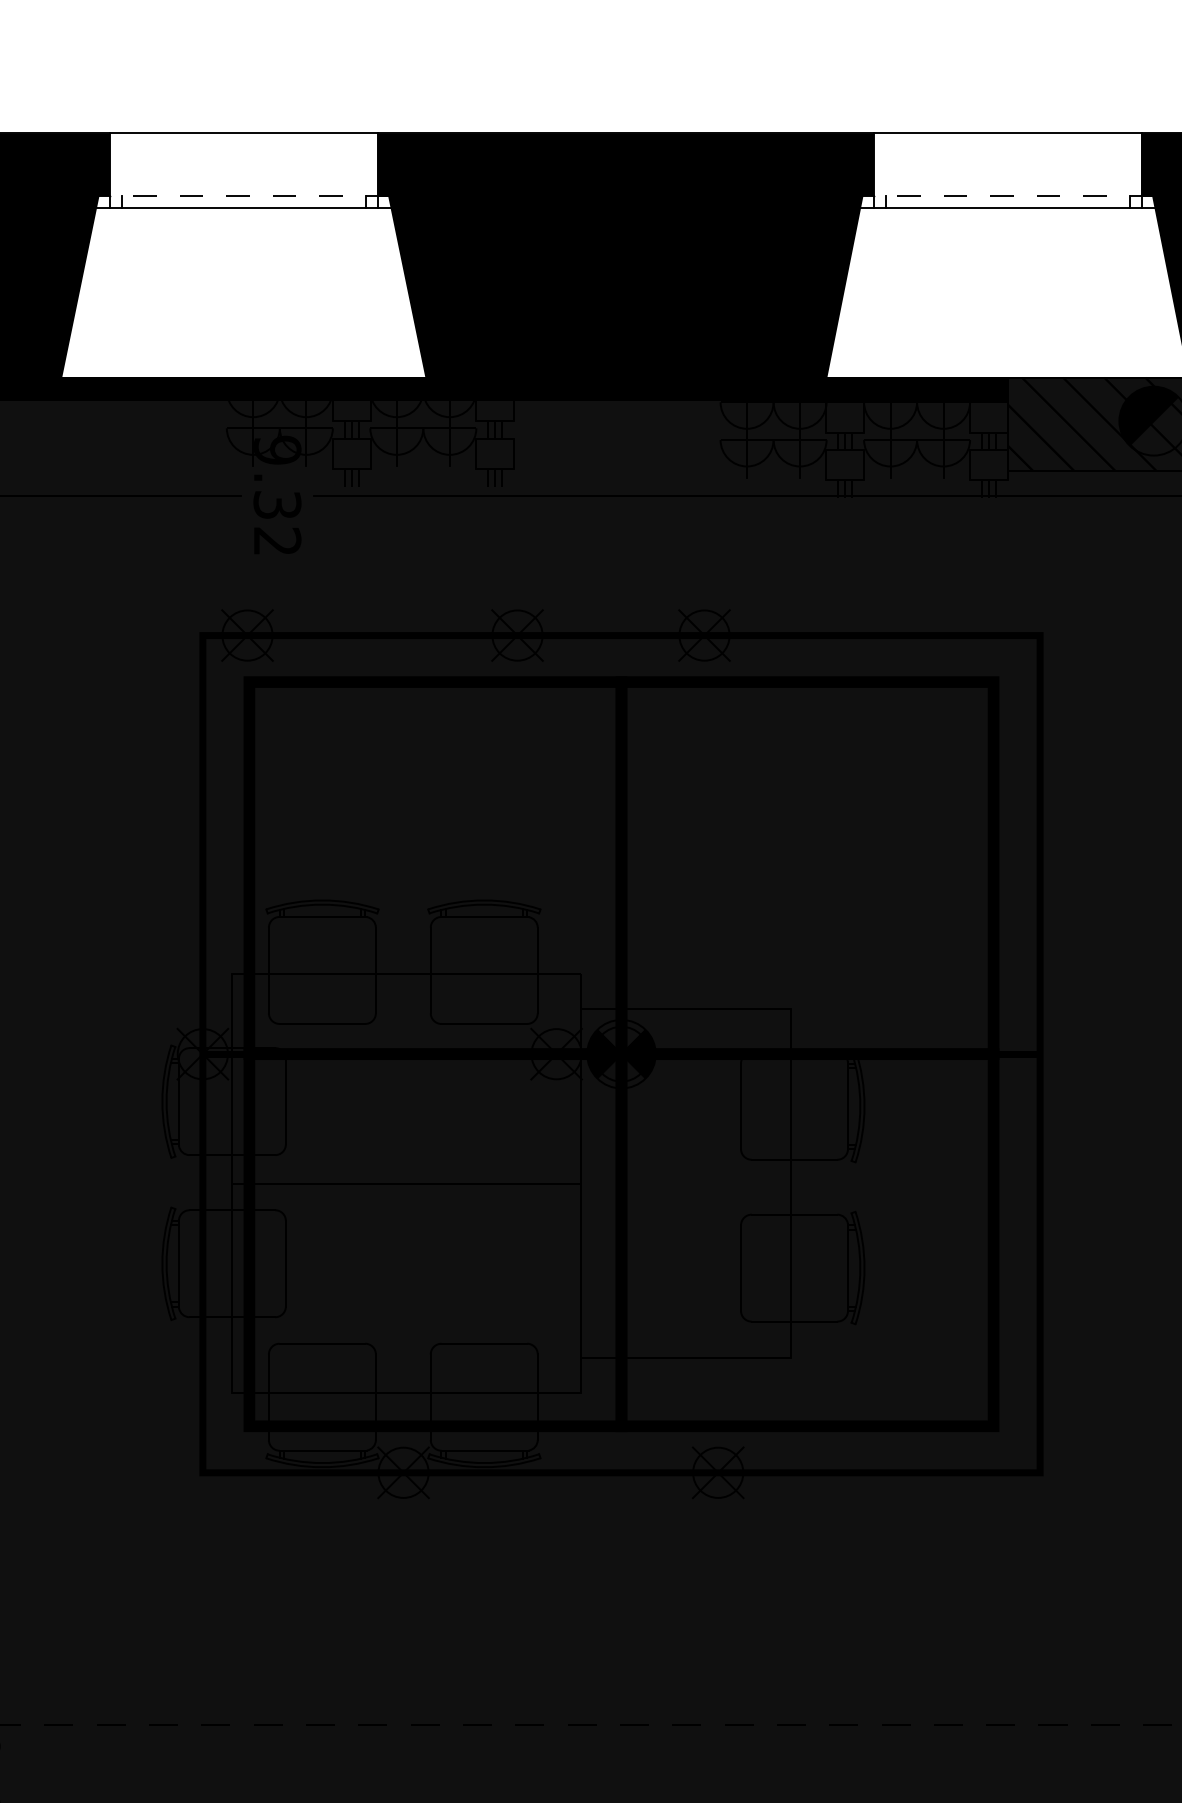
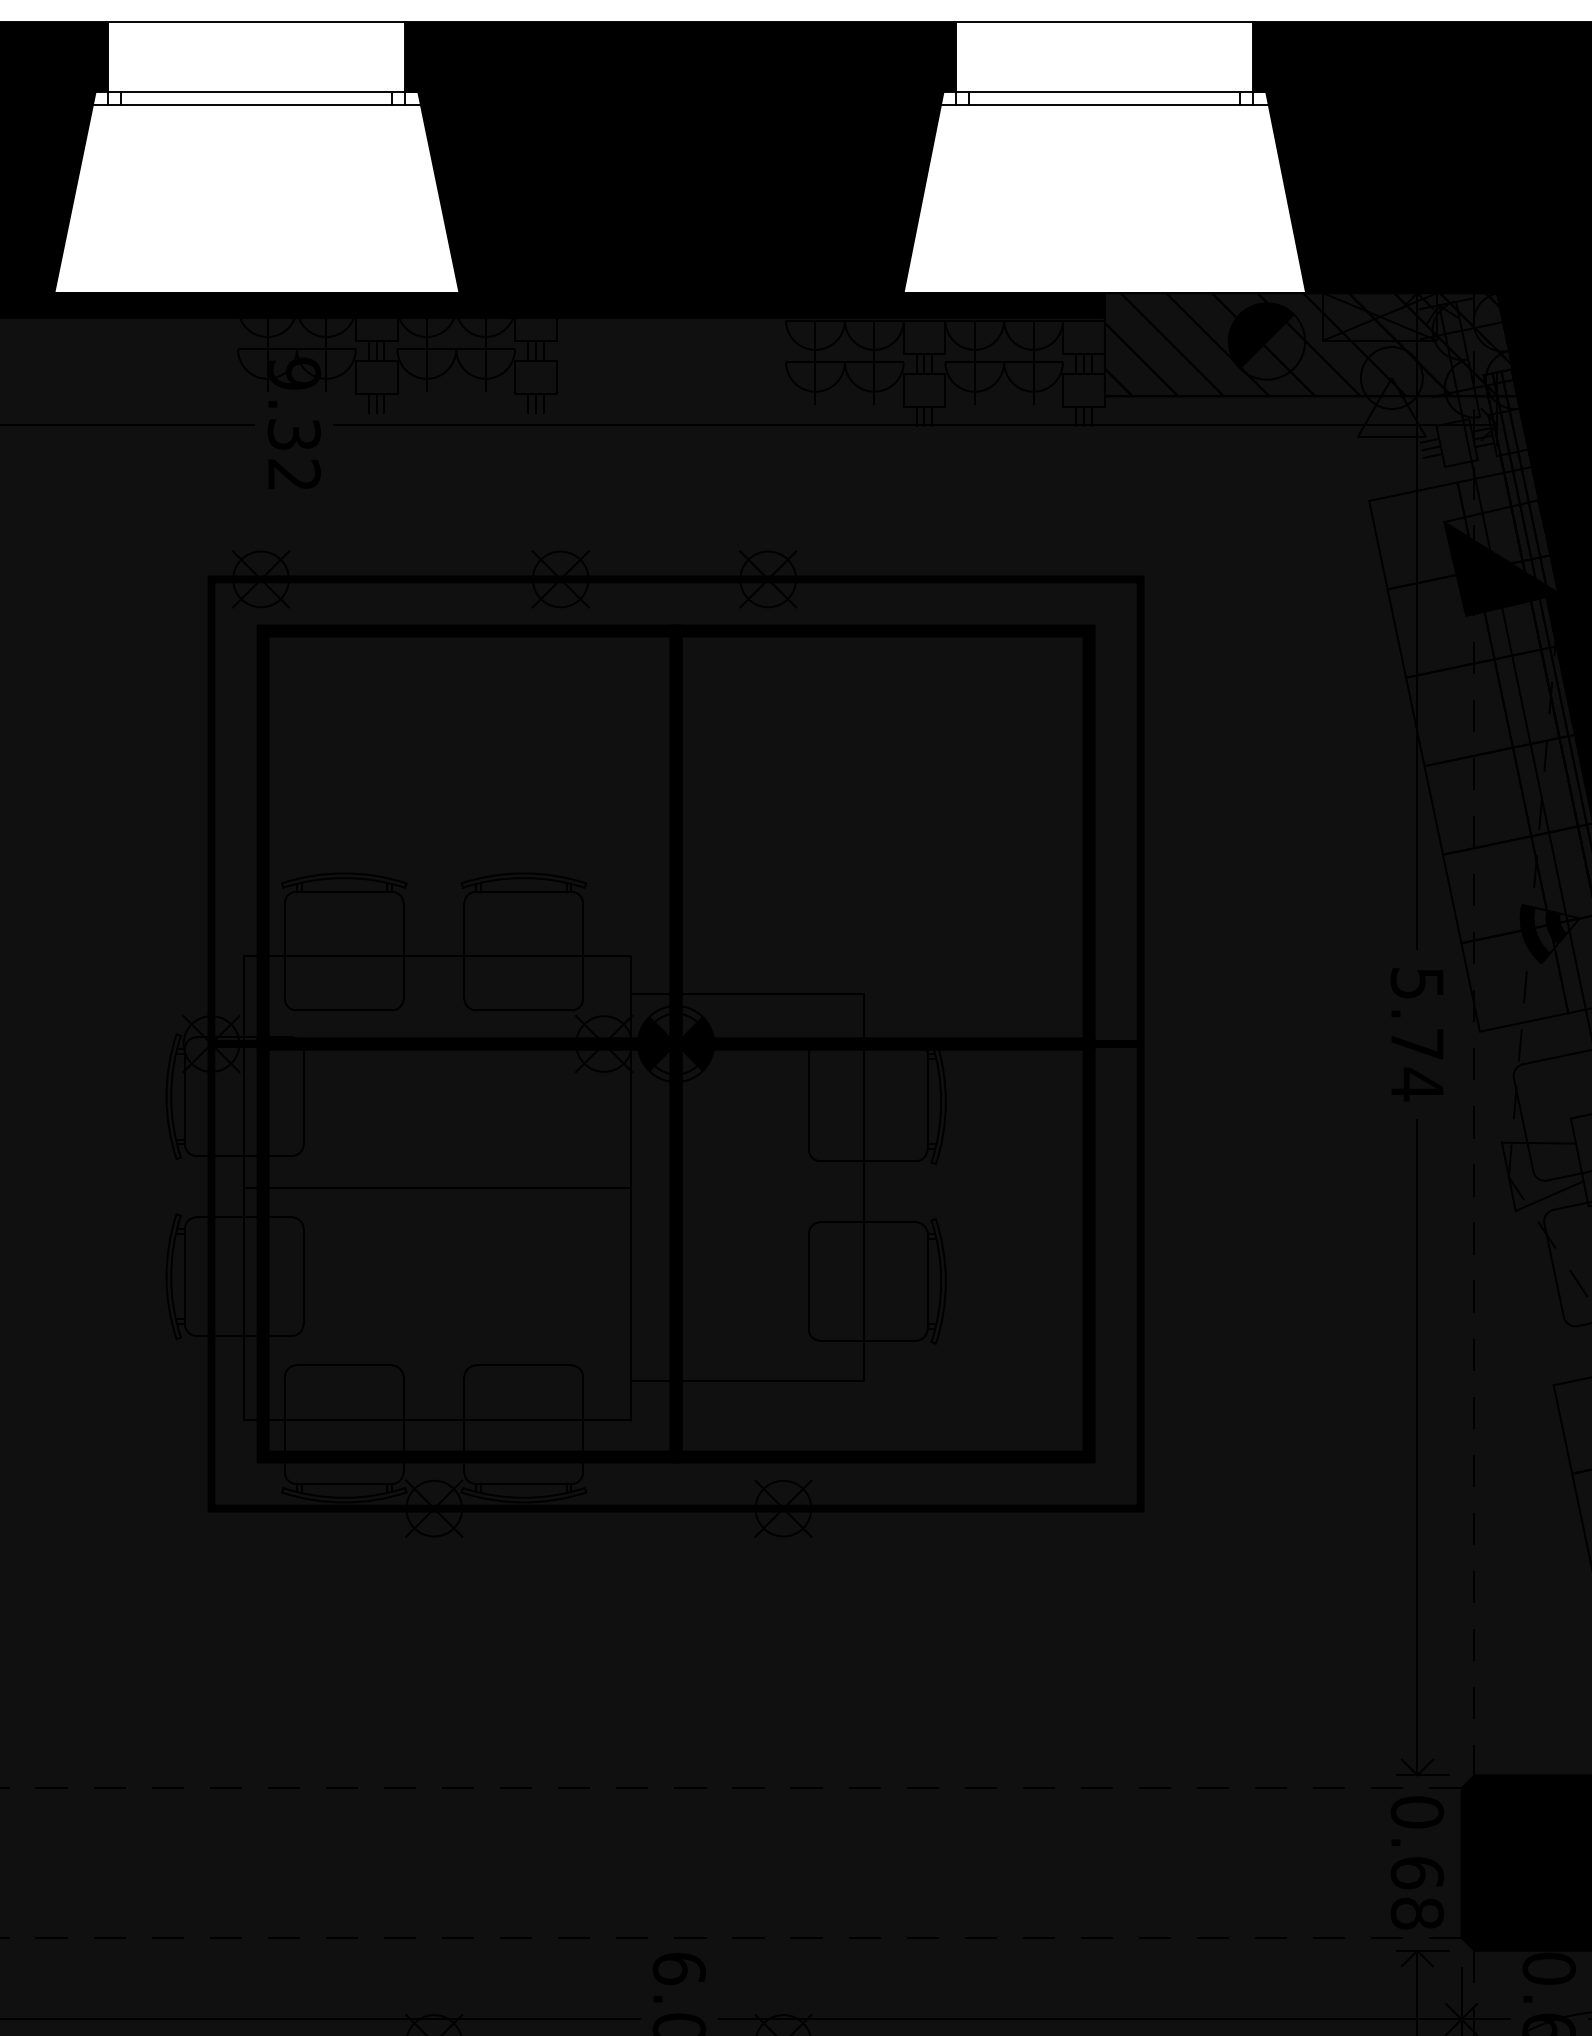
line: (249, 195) -> (263, 91), dashed -> solid
line: (1013, 195) -> (1111, 91), dashed -> solid

